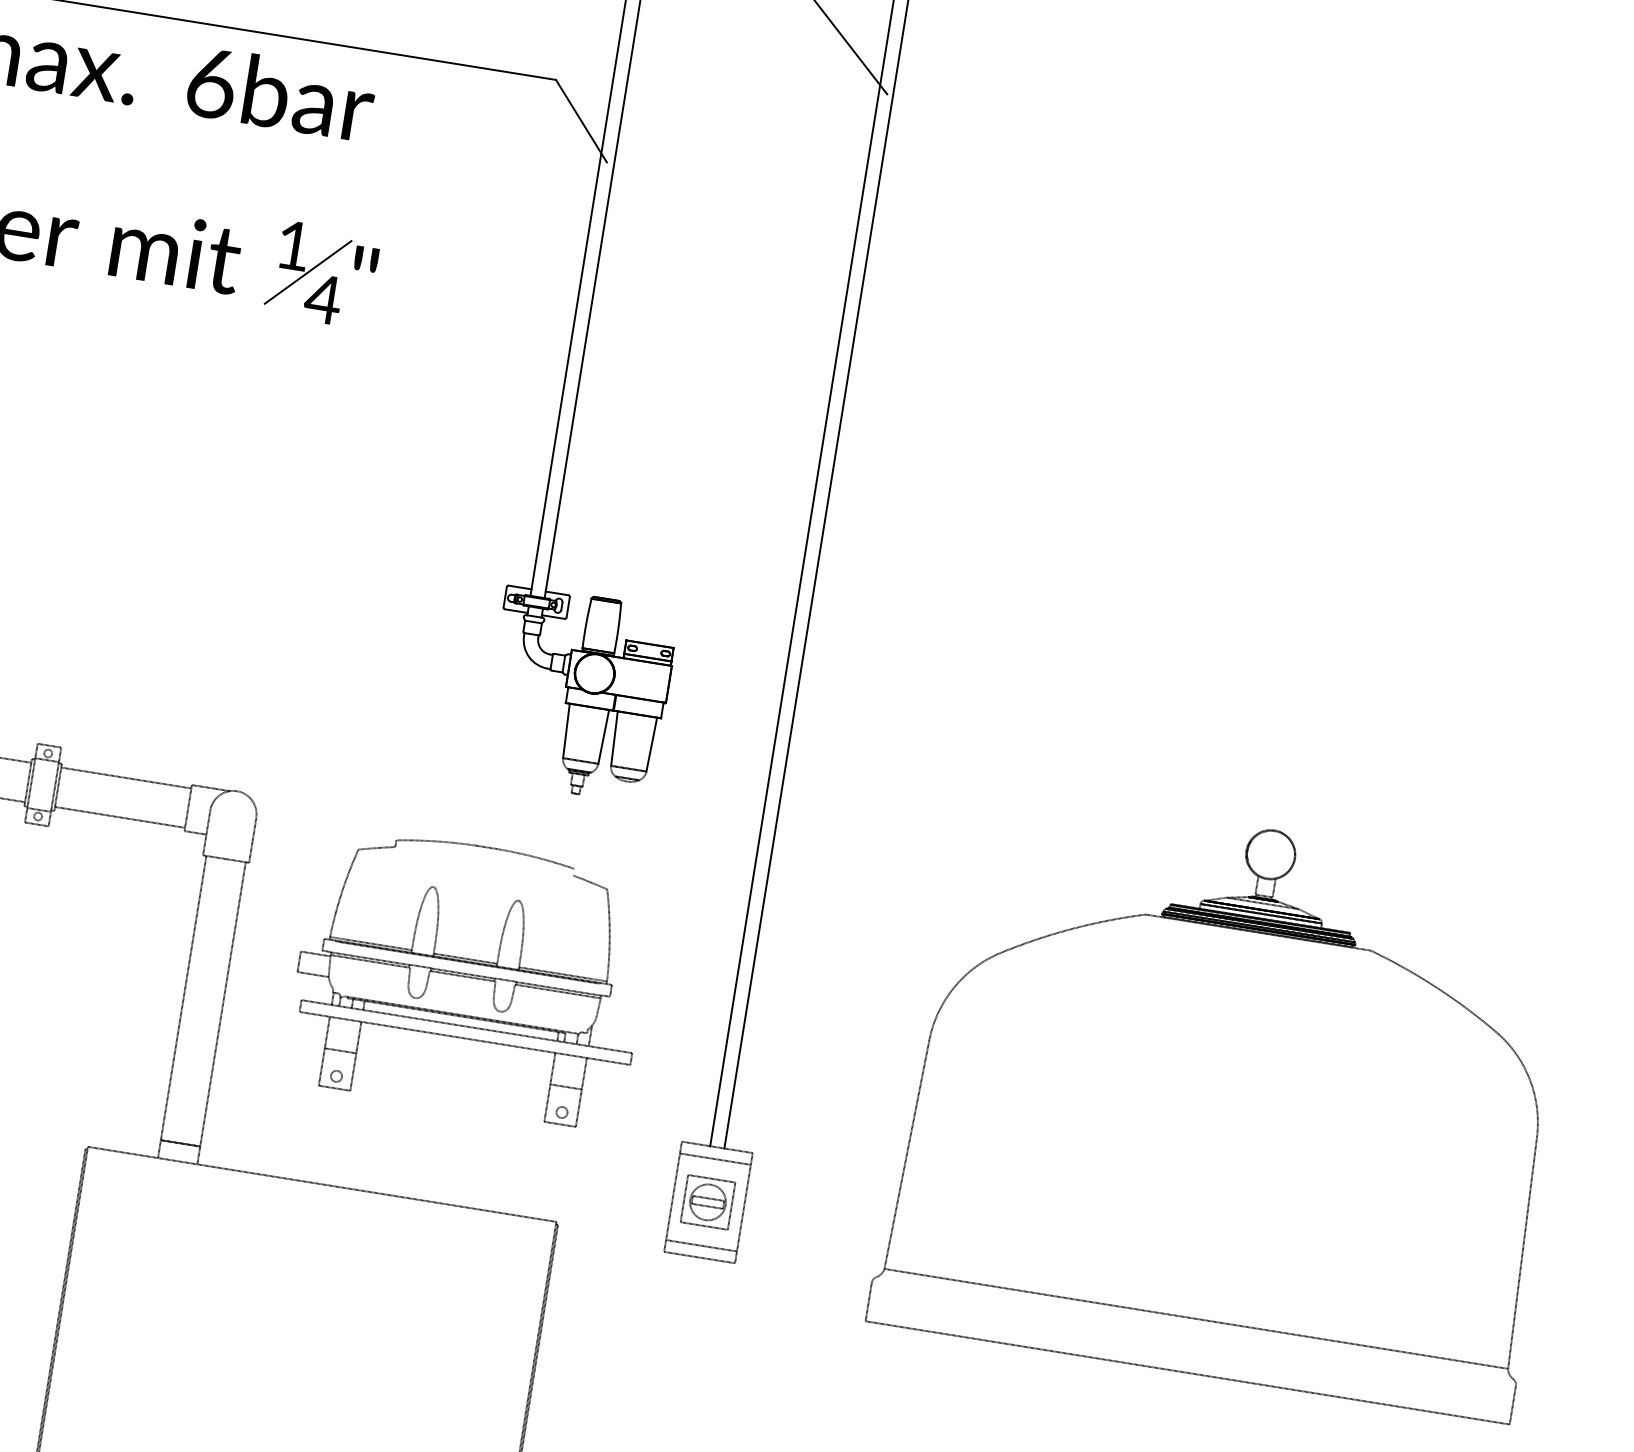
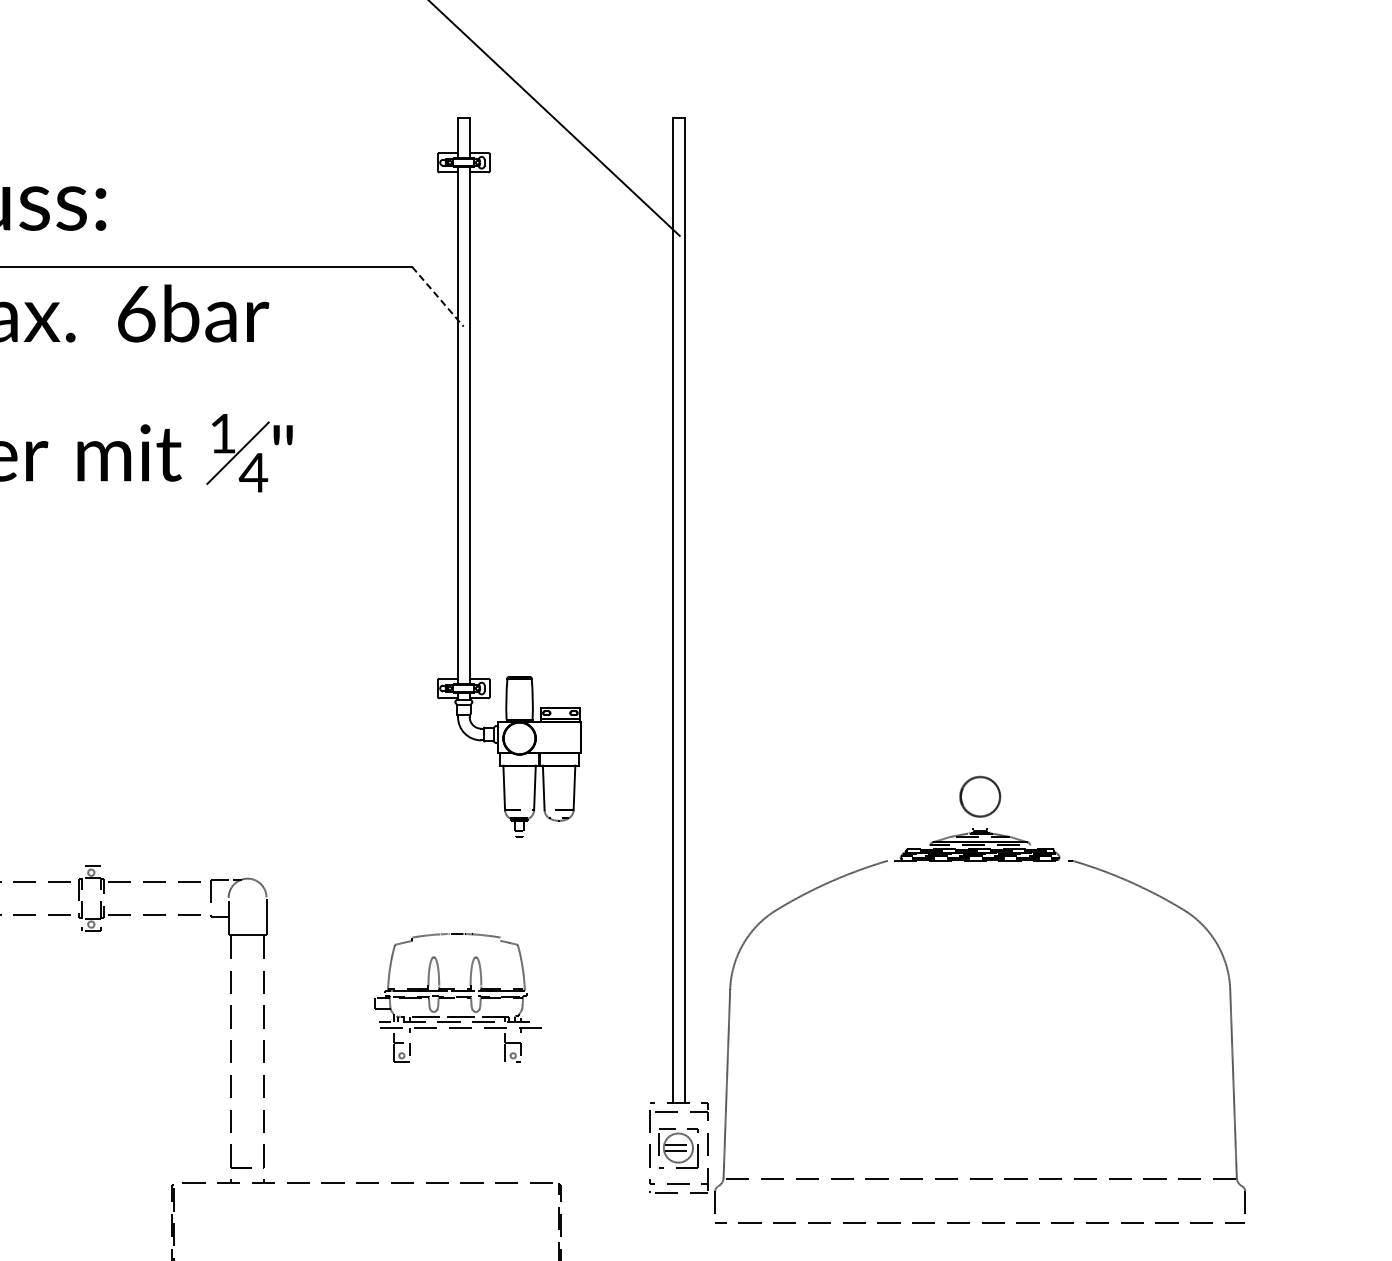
line: (582, 122) -> (438, 297), solid -> dashed
part: (1257, 933) -> (979, 861), moved
part: (470, 976) -> (458, 997), size x0.6

